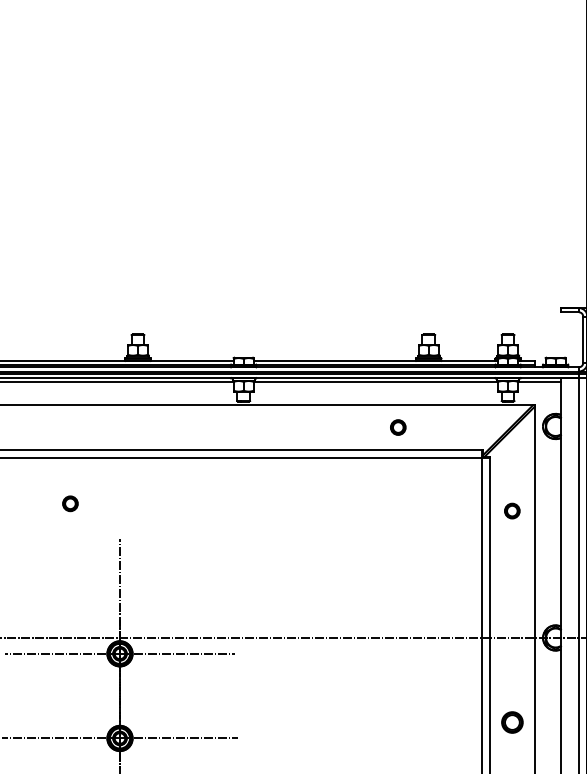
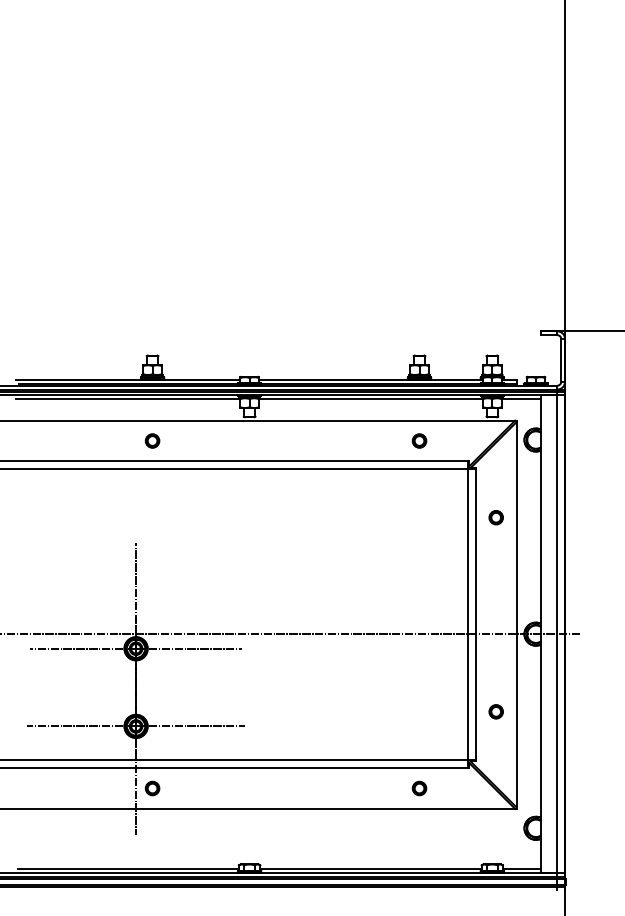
part: (398, 426) -> (419, 440), moved
part: (70, 503) -> (152, 440), moved
part: (511, 722) -> (495, 711), size x0.71

